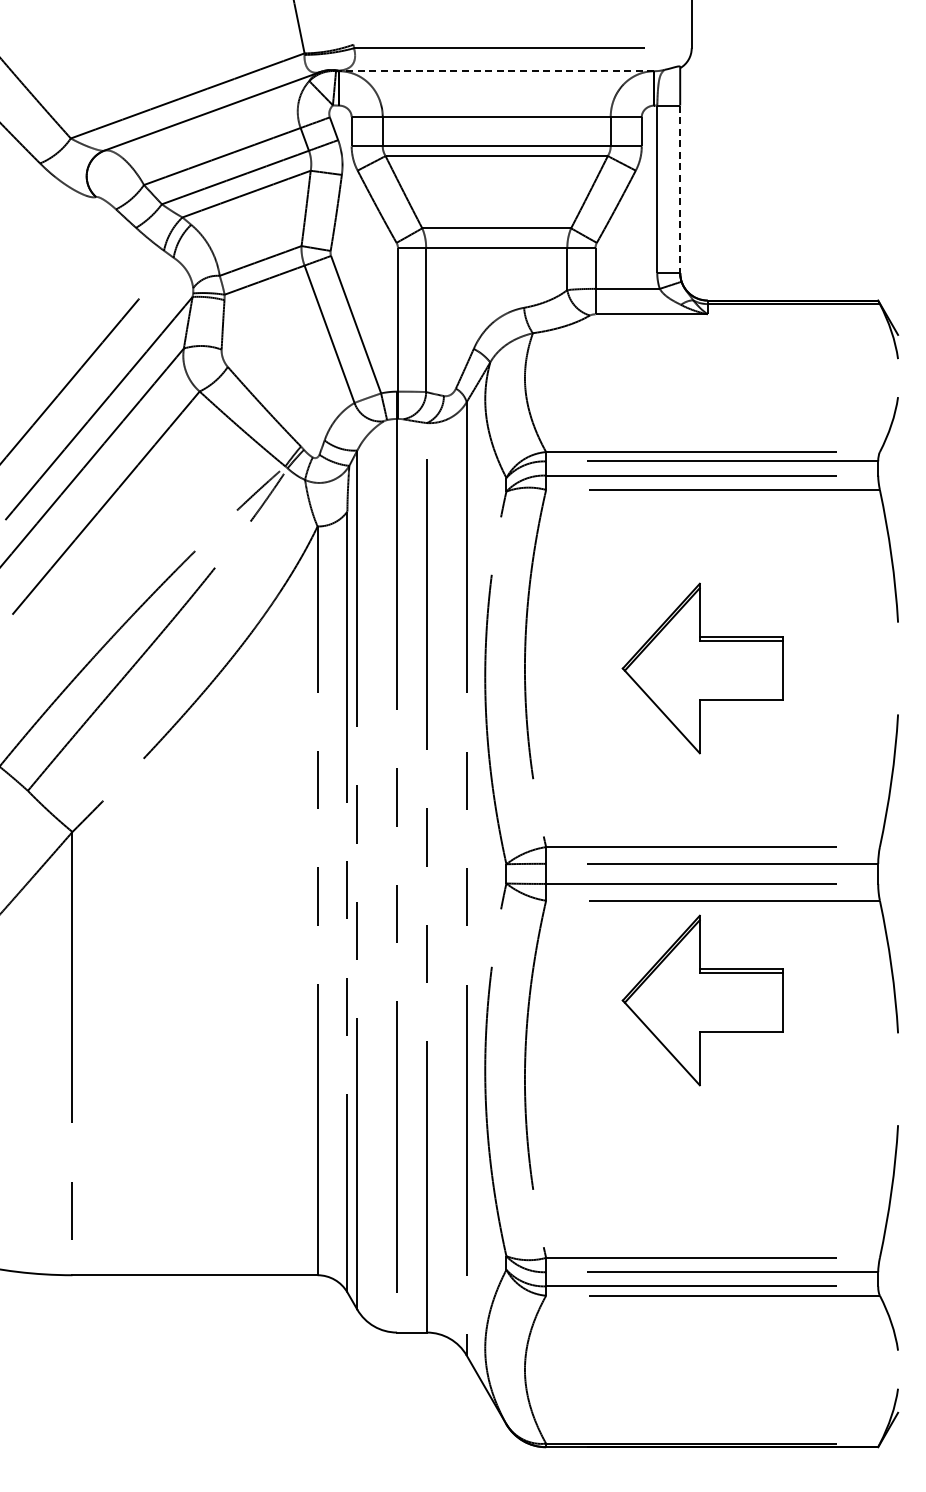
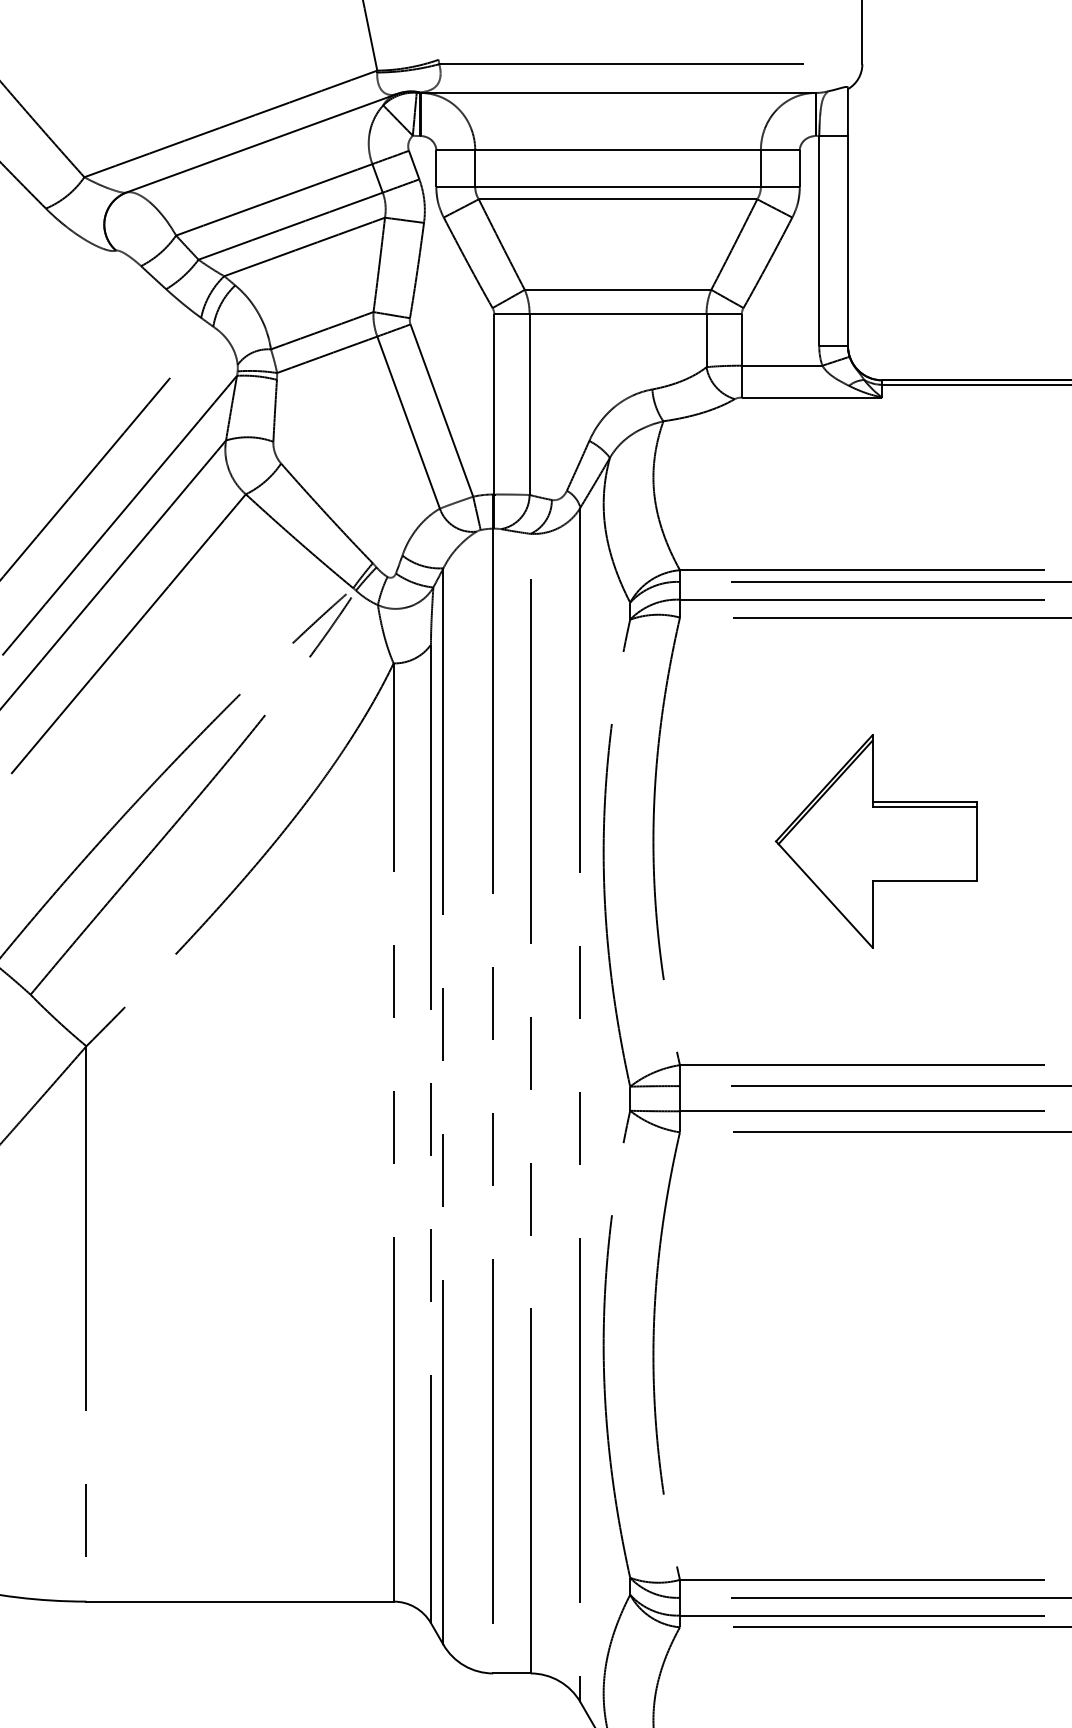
line: (496, 71) -> (617, 93), dashed -> solid
line: (680, 189) -> (848, 241), dashed -> solid
part: (702, 1000) -> (875, 1257), removed

